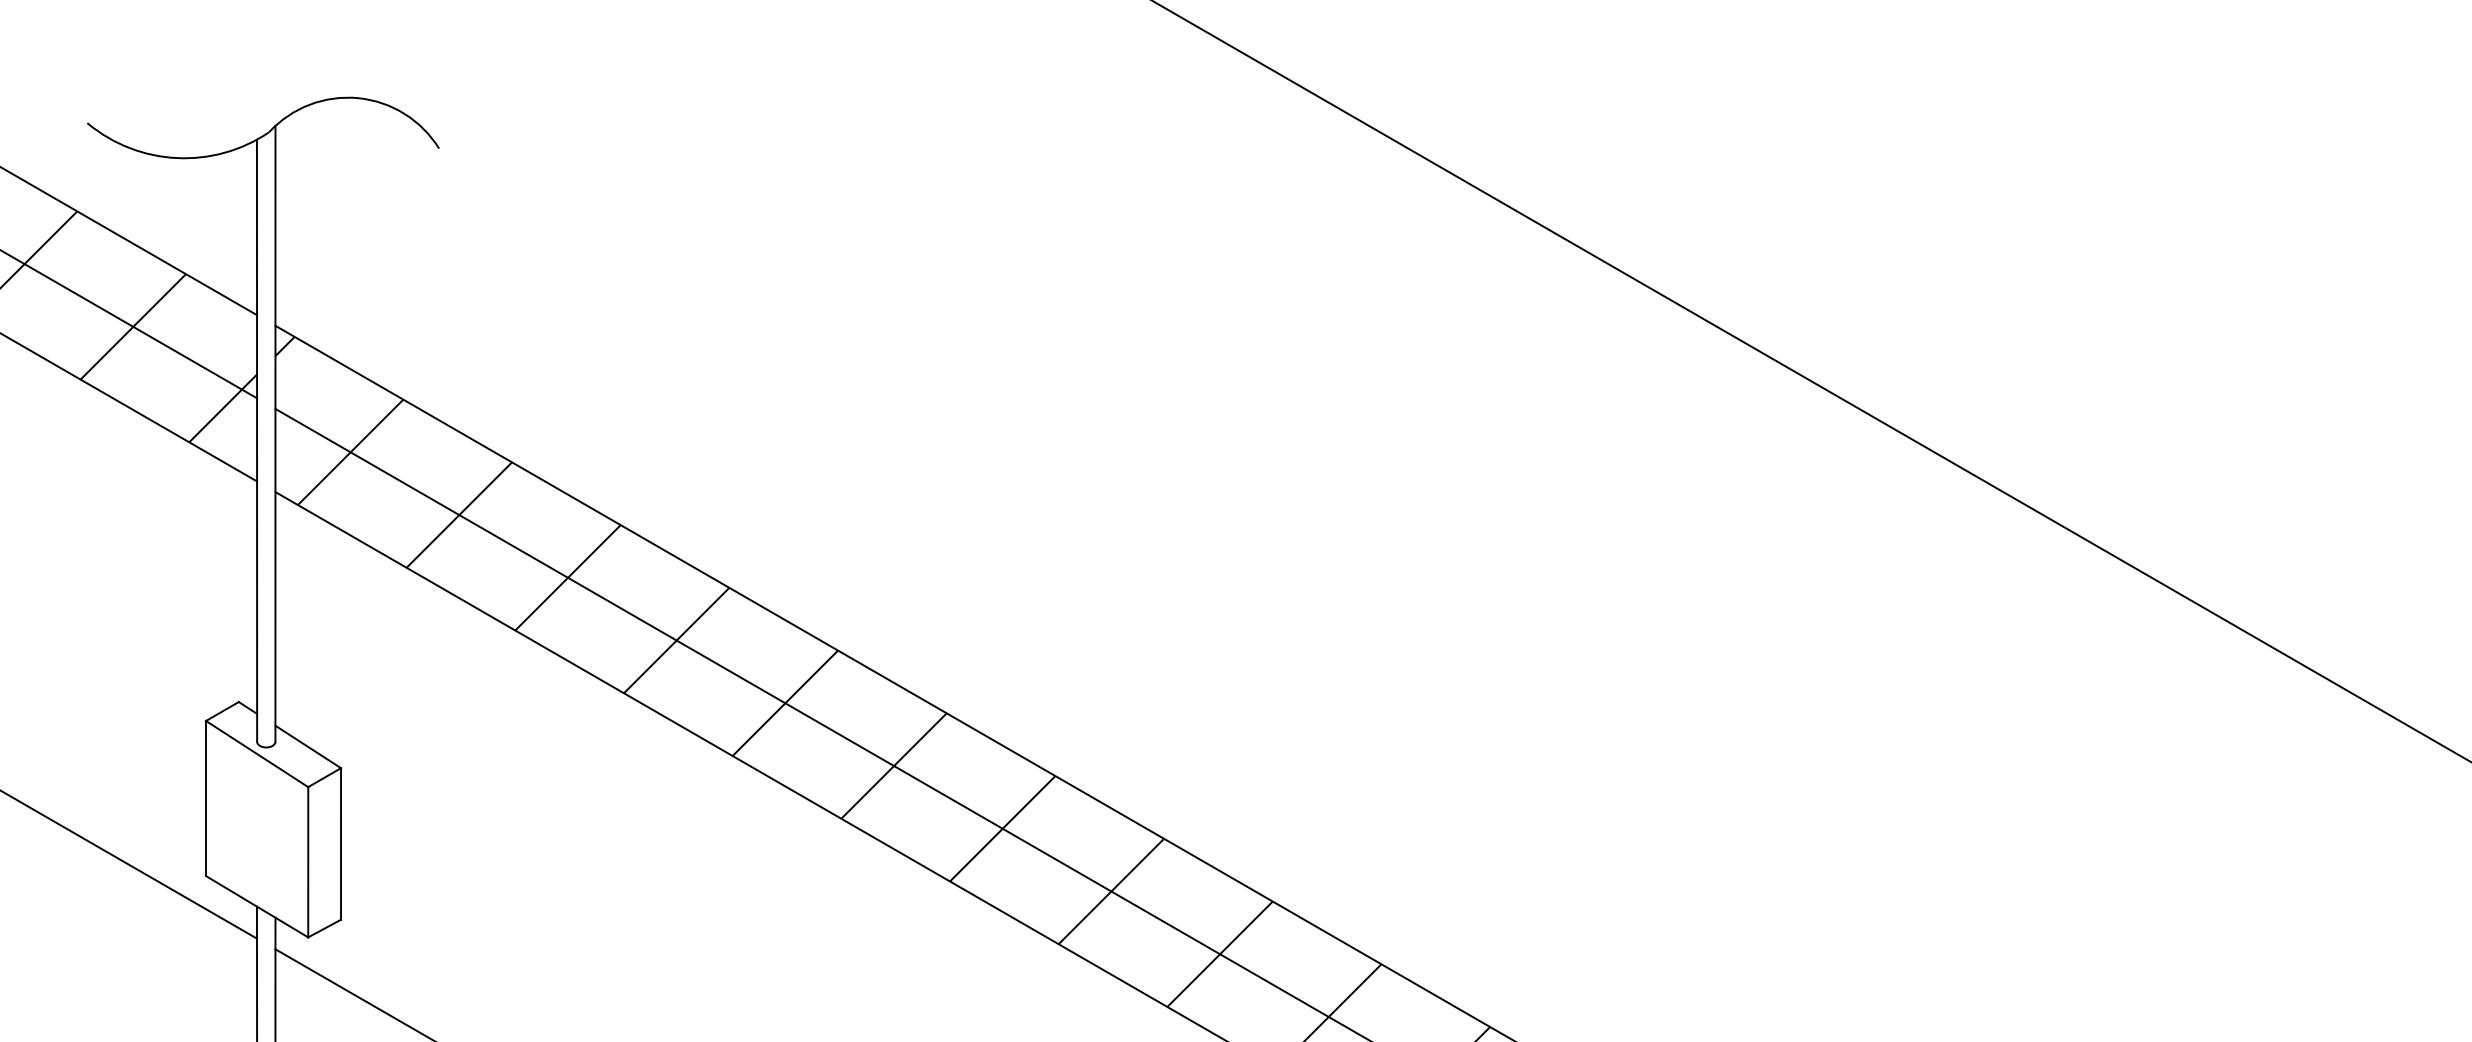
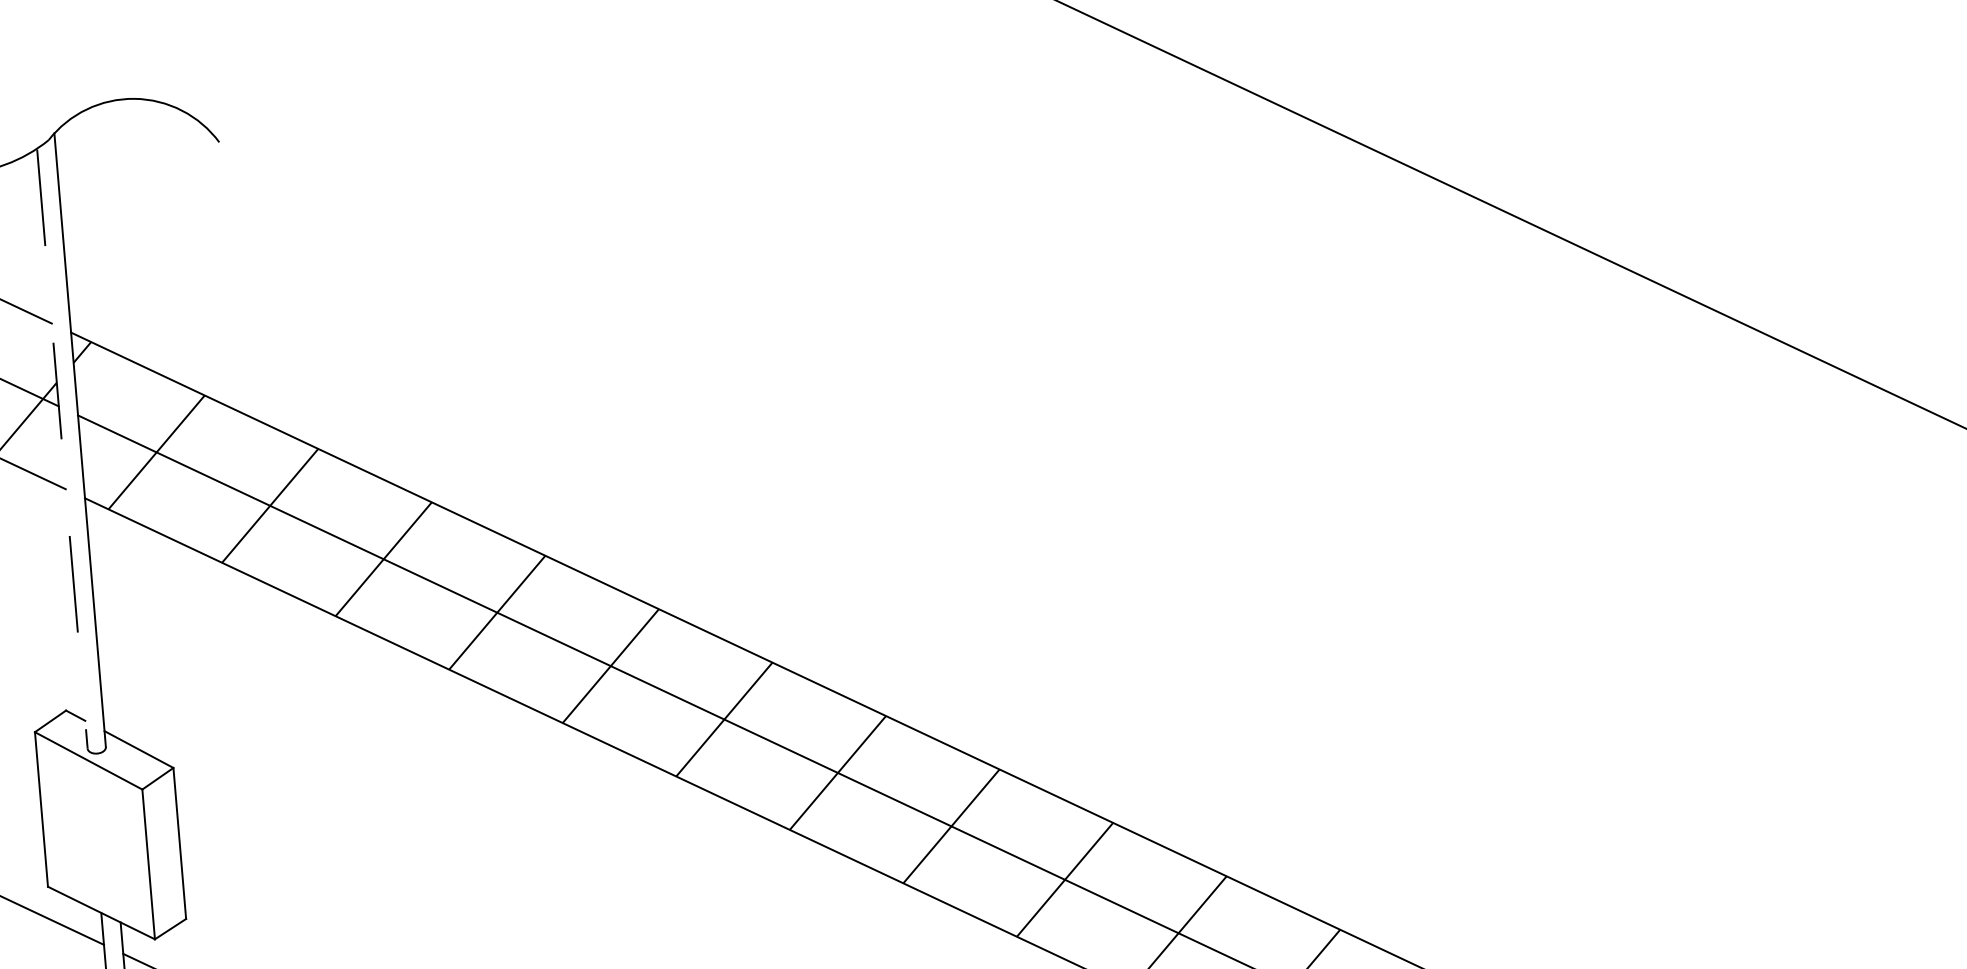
line: (257, 441) -> (62, 449), solid -> dashed

